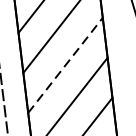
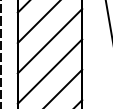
line: (66, 65) -> (50, 41), dashed -> solid

